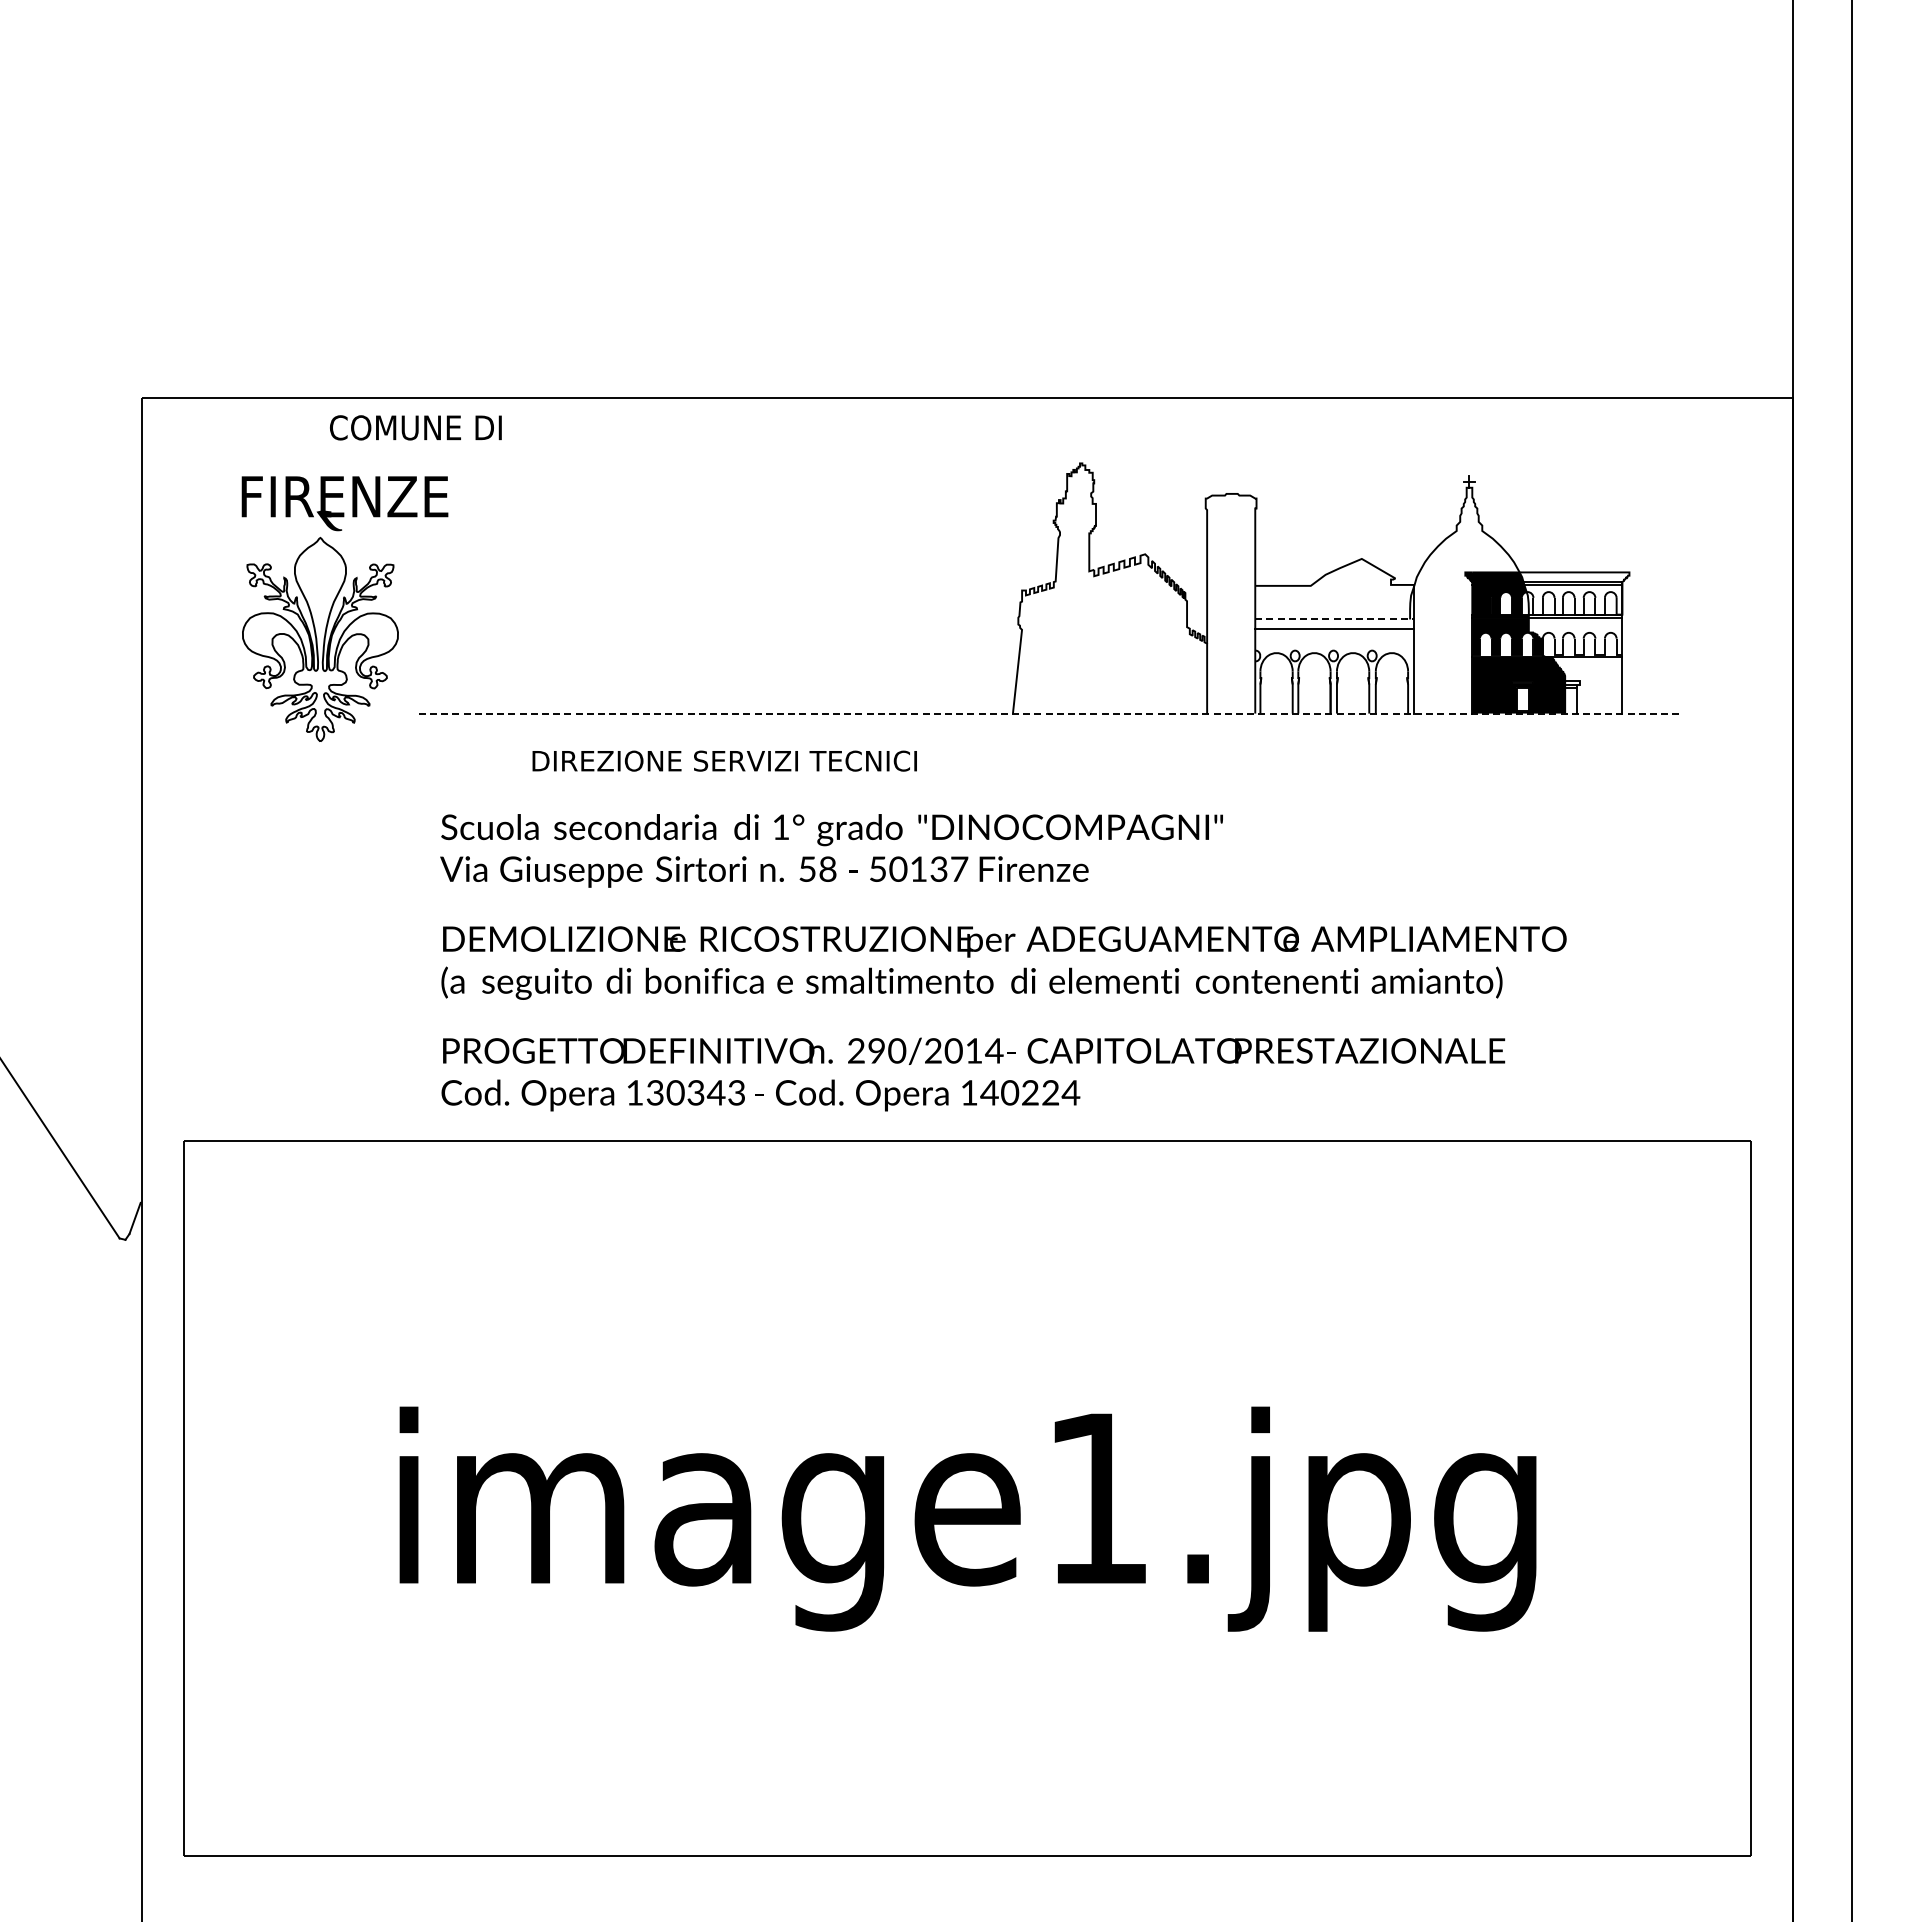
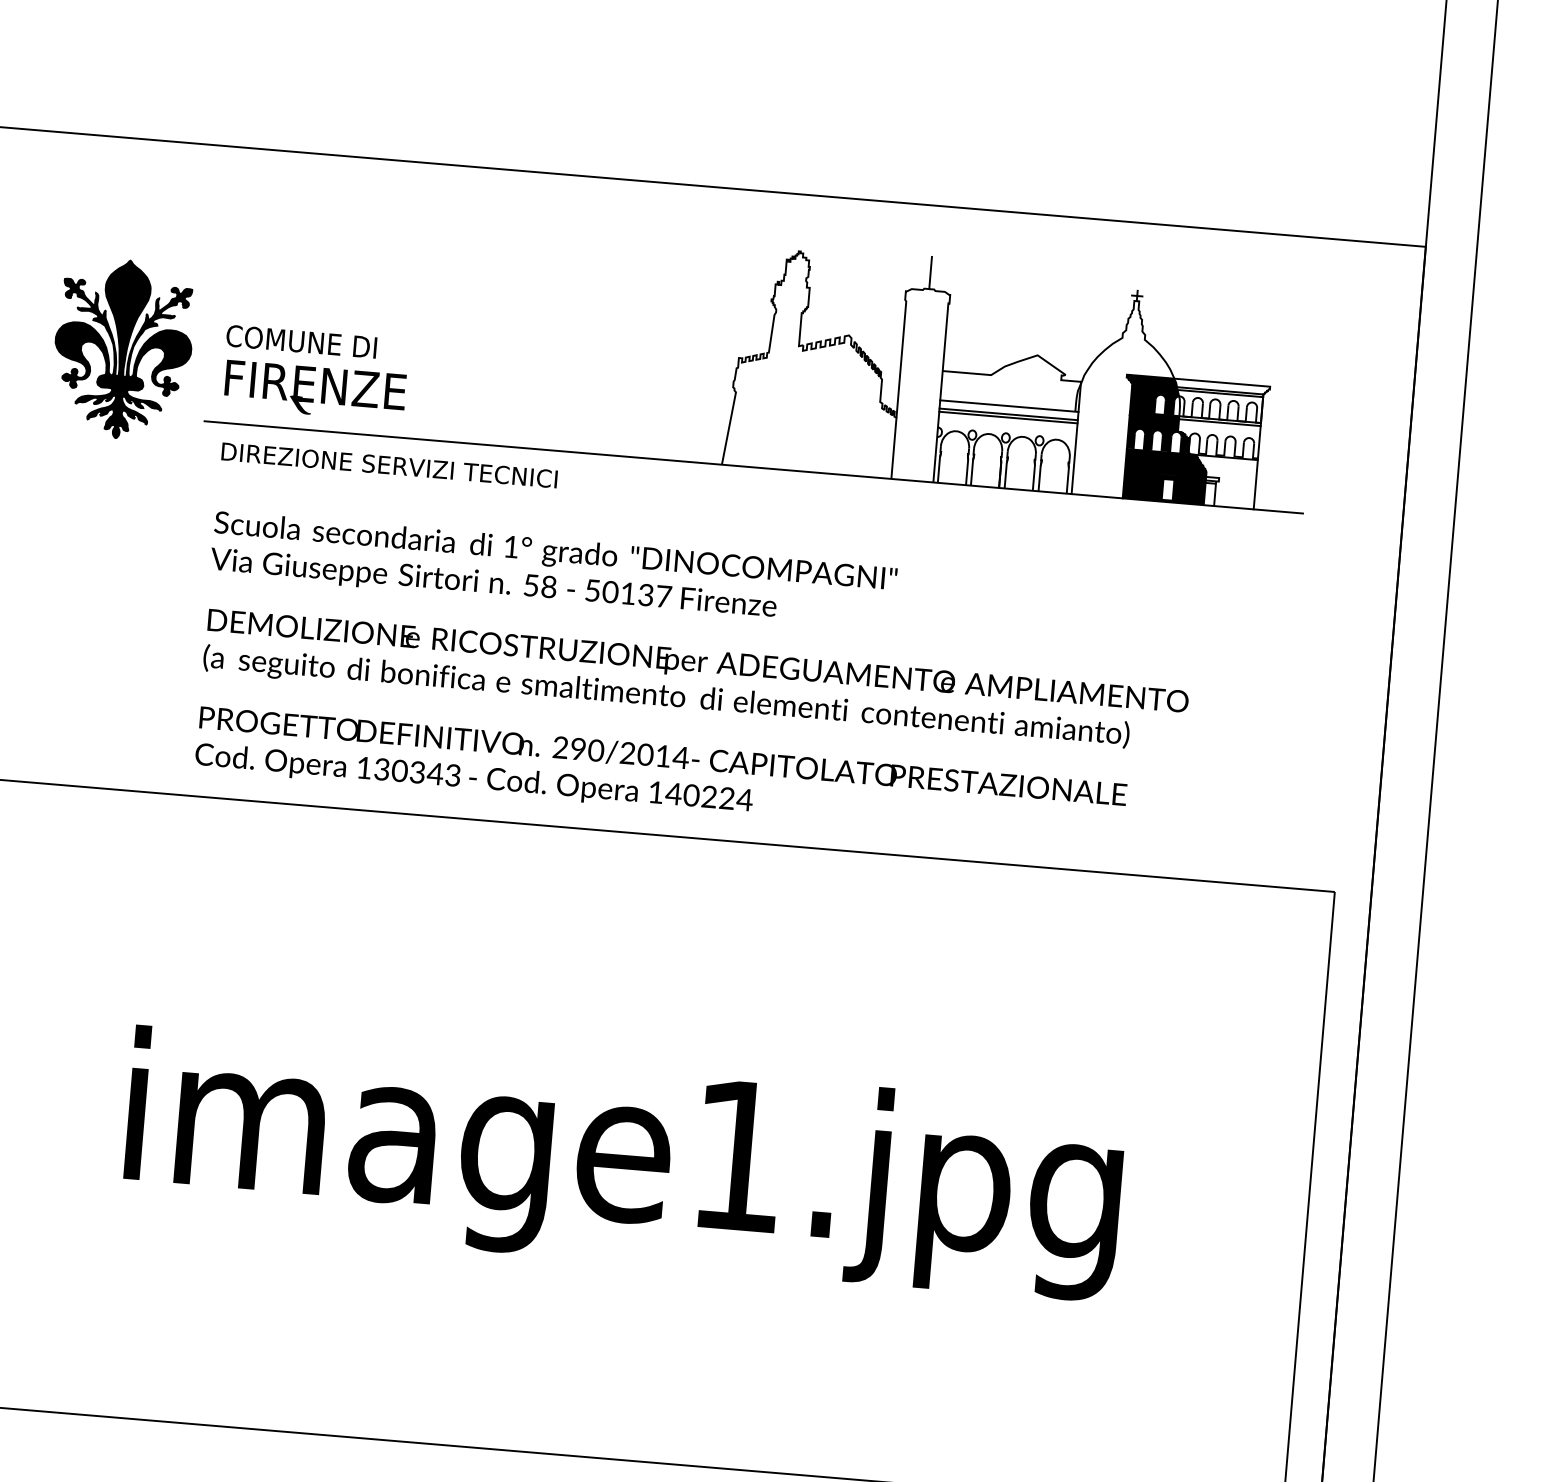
text: (415, 427) -> (301, 341), moved
line: (1232, 475) -> (930, 273), added
text: (344, 503) -> (314, 390), moved
line: (1334, 619) -> (1009, 406), dashed -> solid
line: (1334, 632) -> (1008, 417), added
fill: (320, 639) -> (123, 349), added
line: (1049, 713) -> (753, 467), dashed -> solid
text: (724, 760) -> (389, 464), moved

